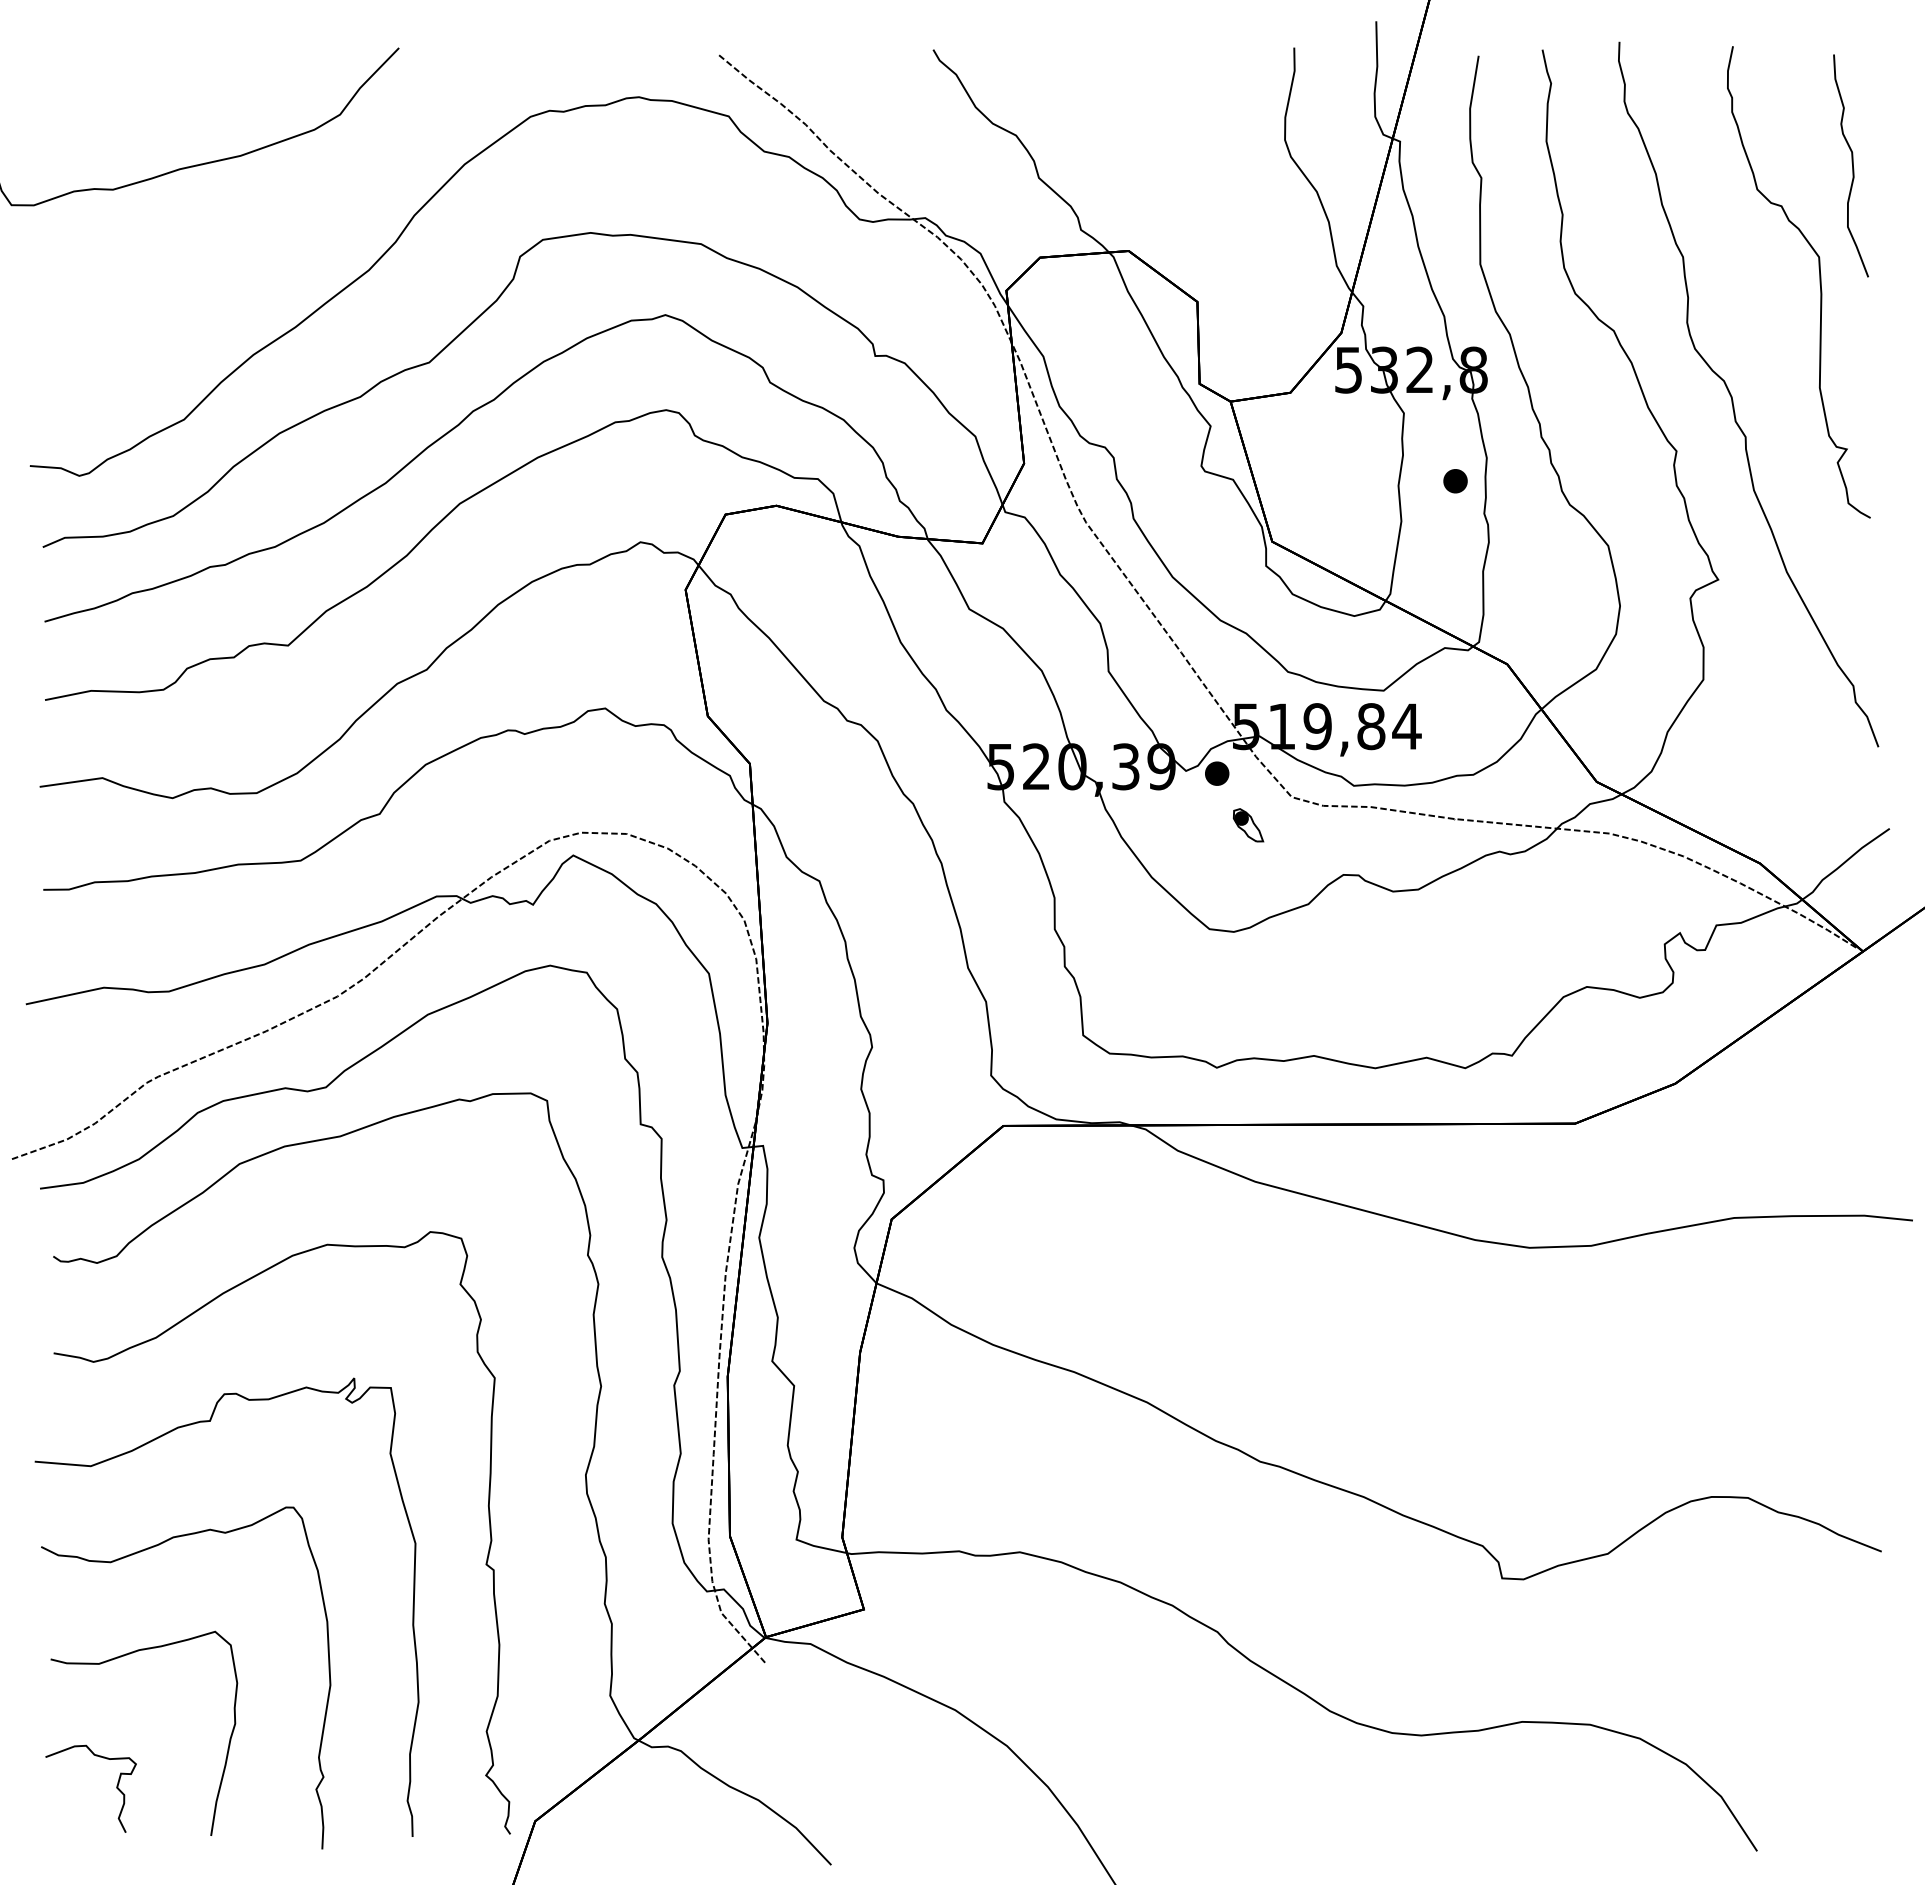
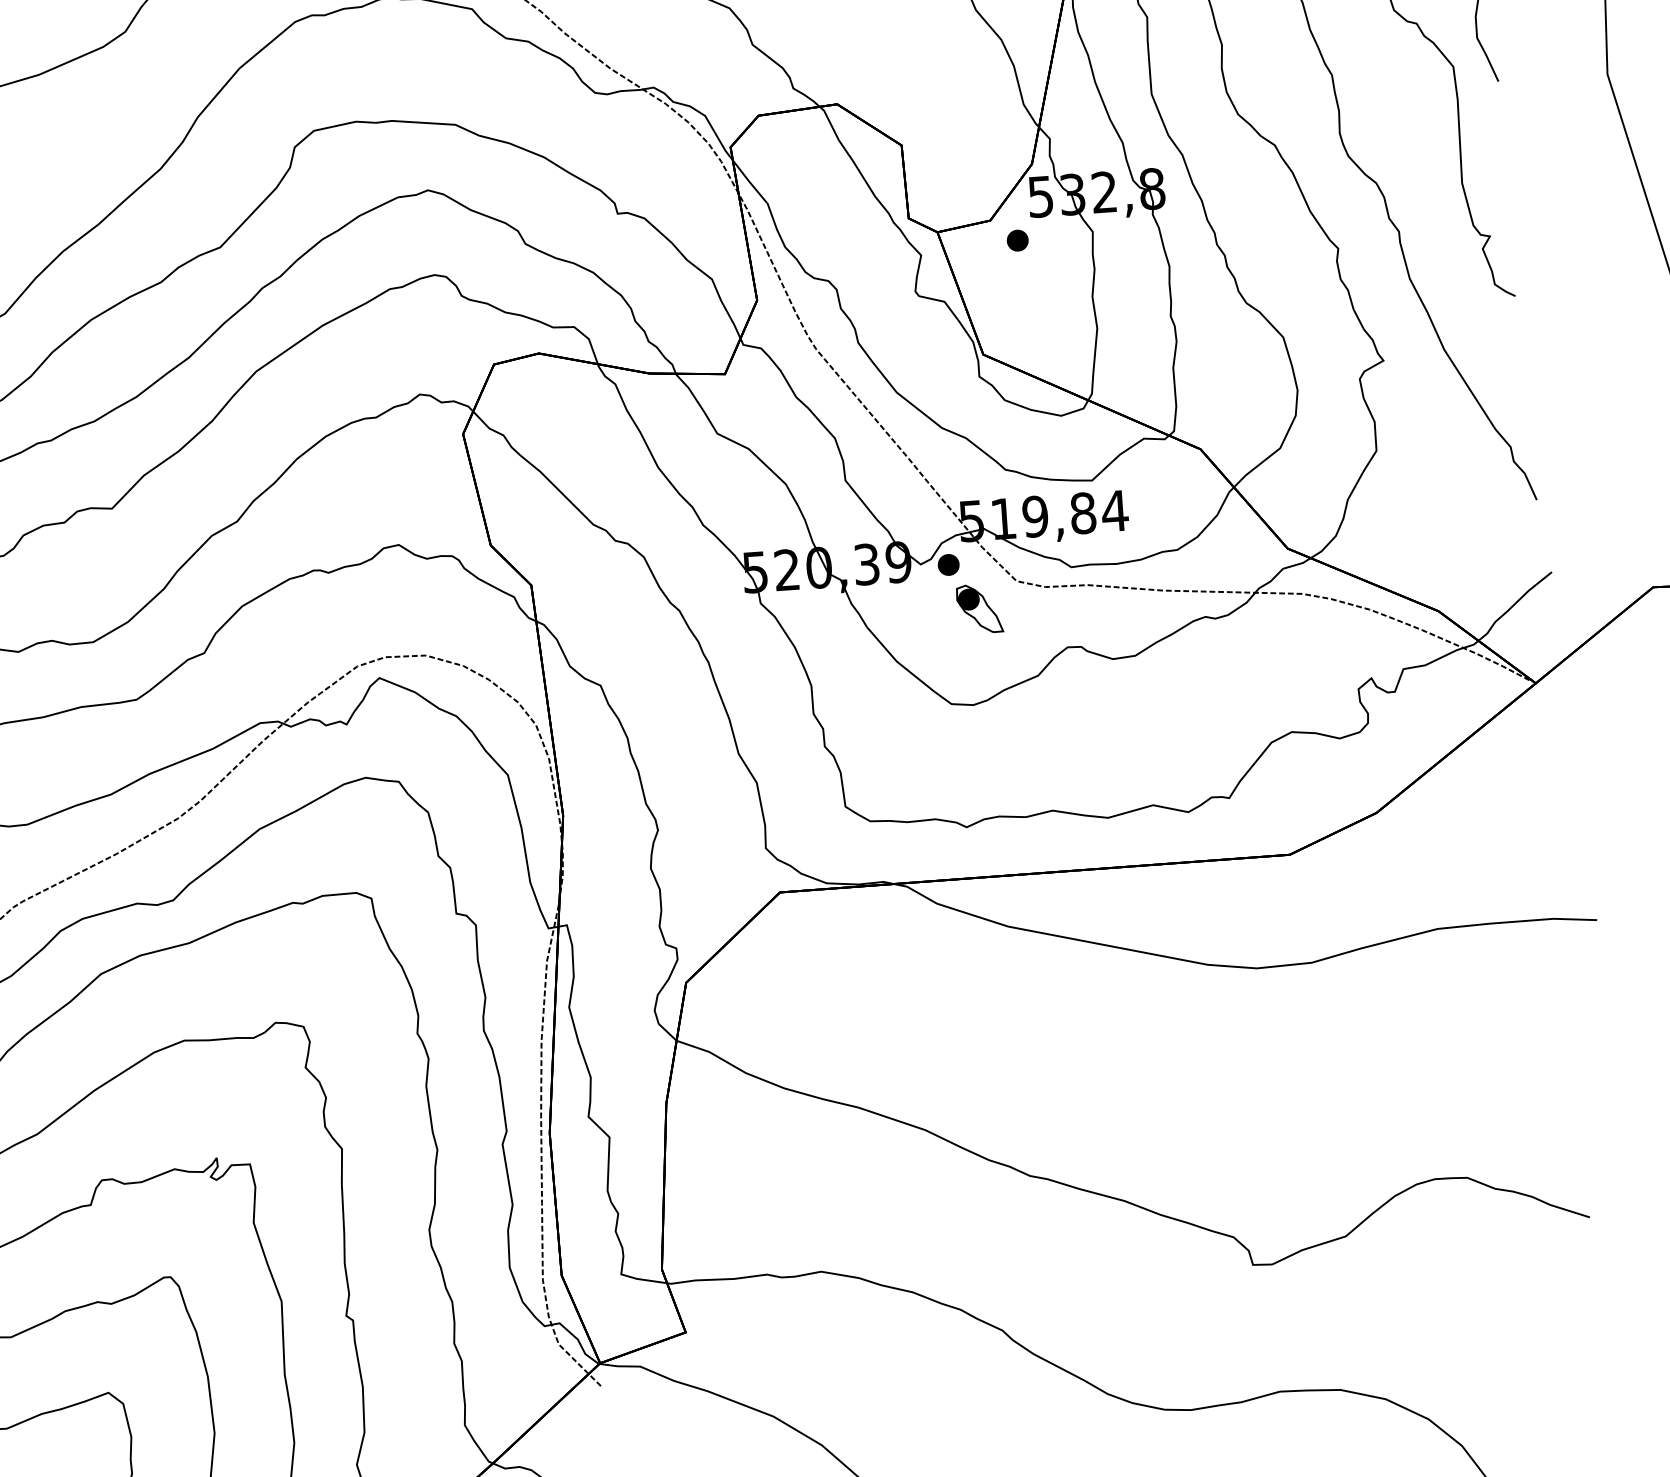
part: (1455, 481) -> (1017, 240), moved
part: (1248, 825) -> (979, 609), size x1.67

